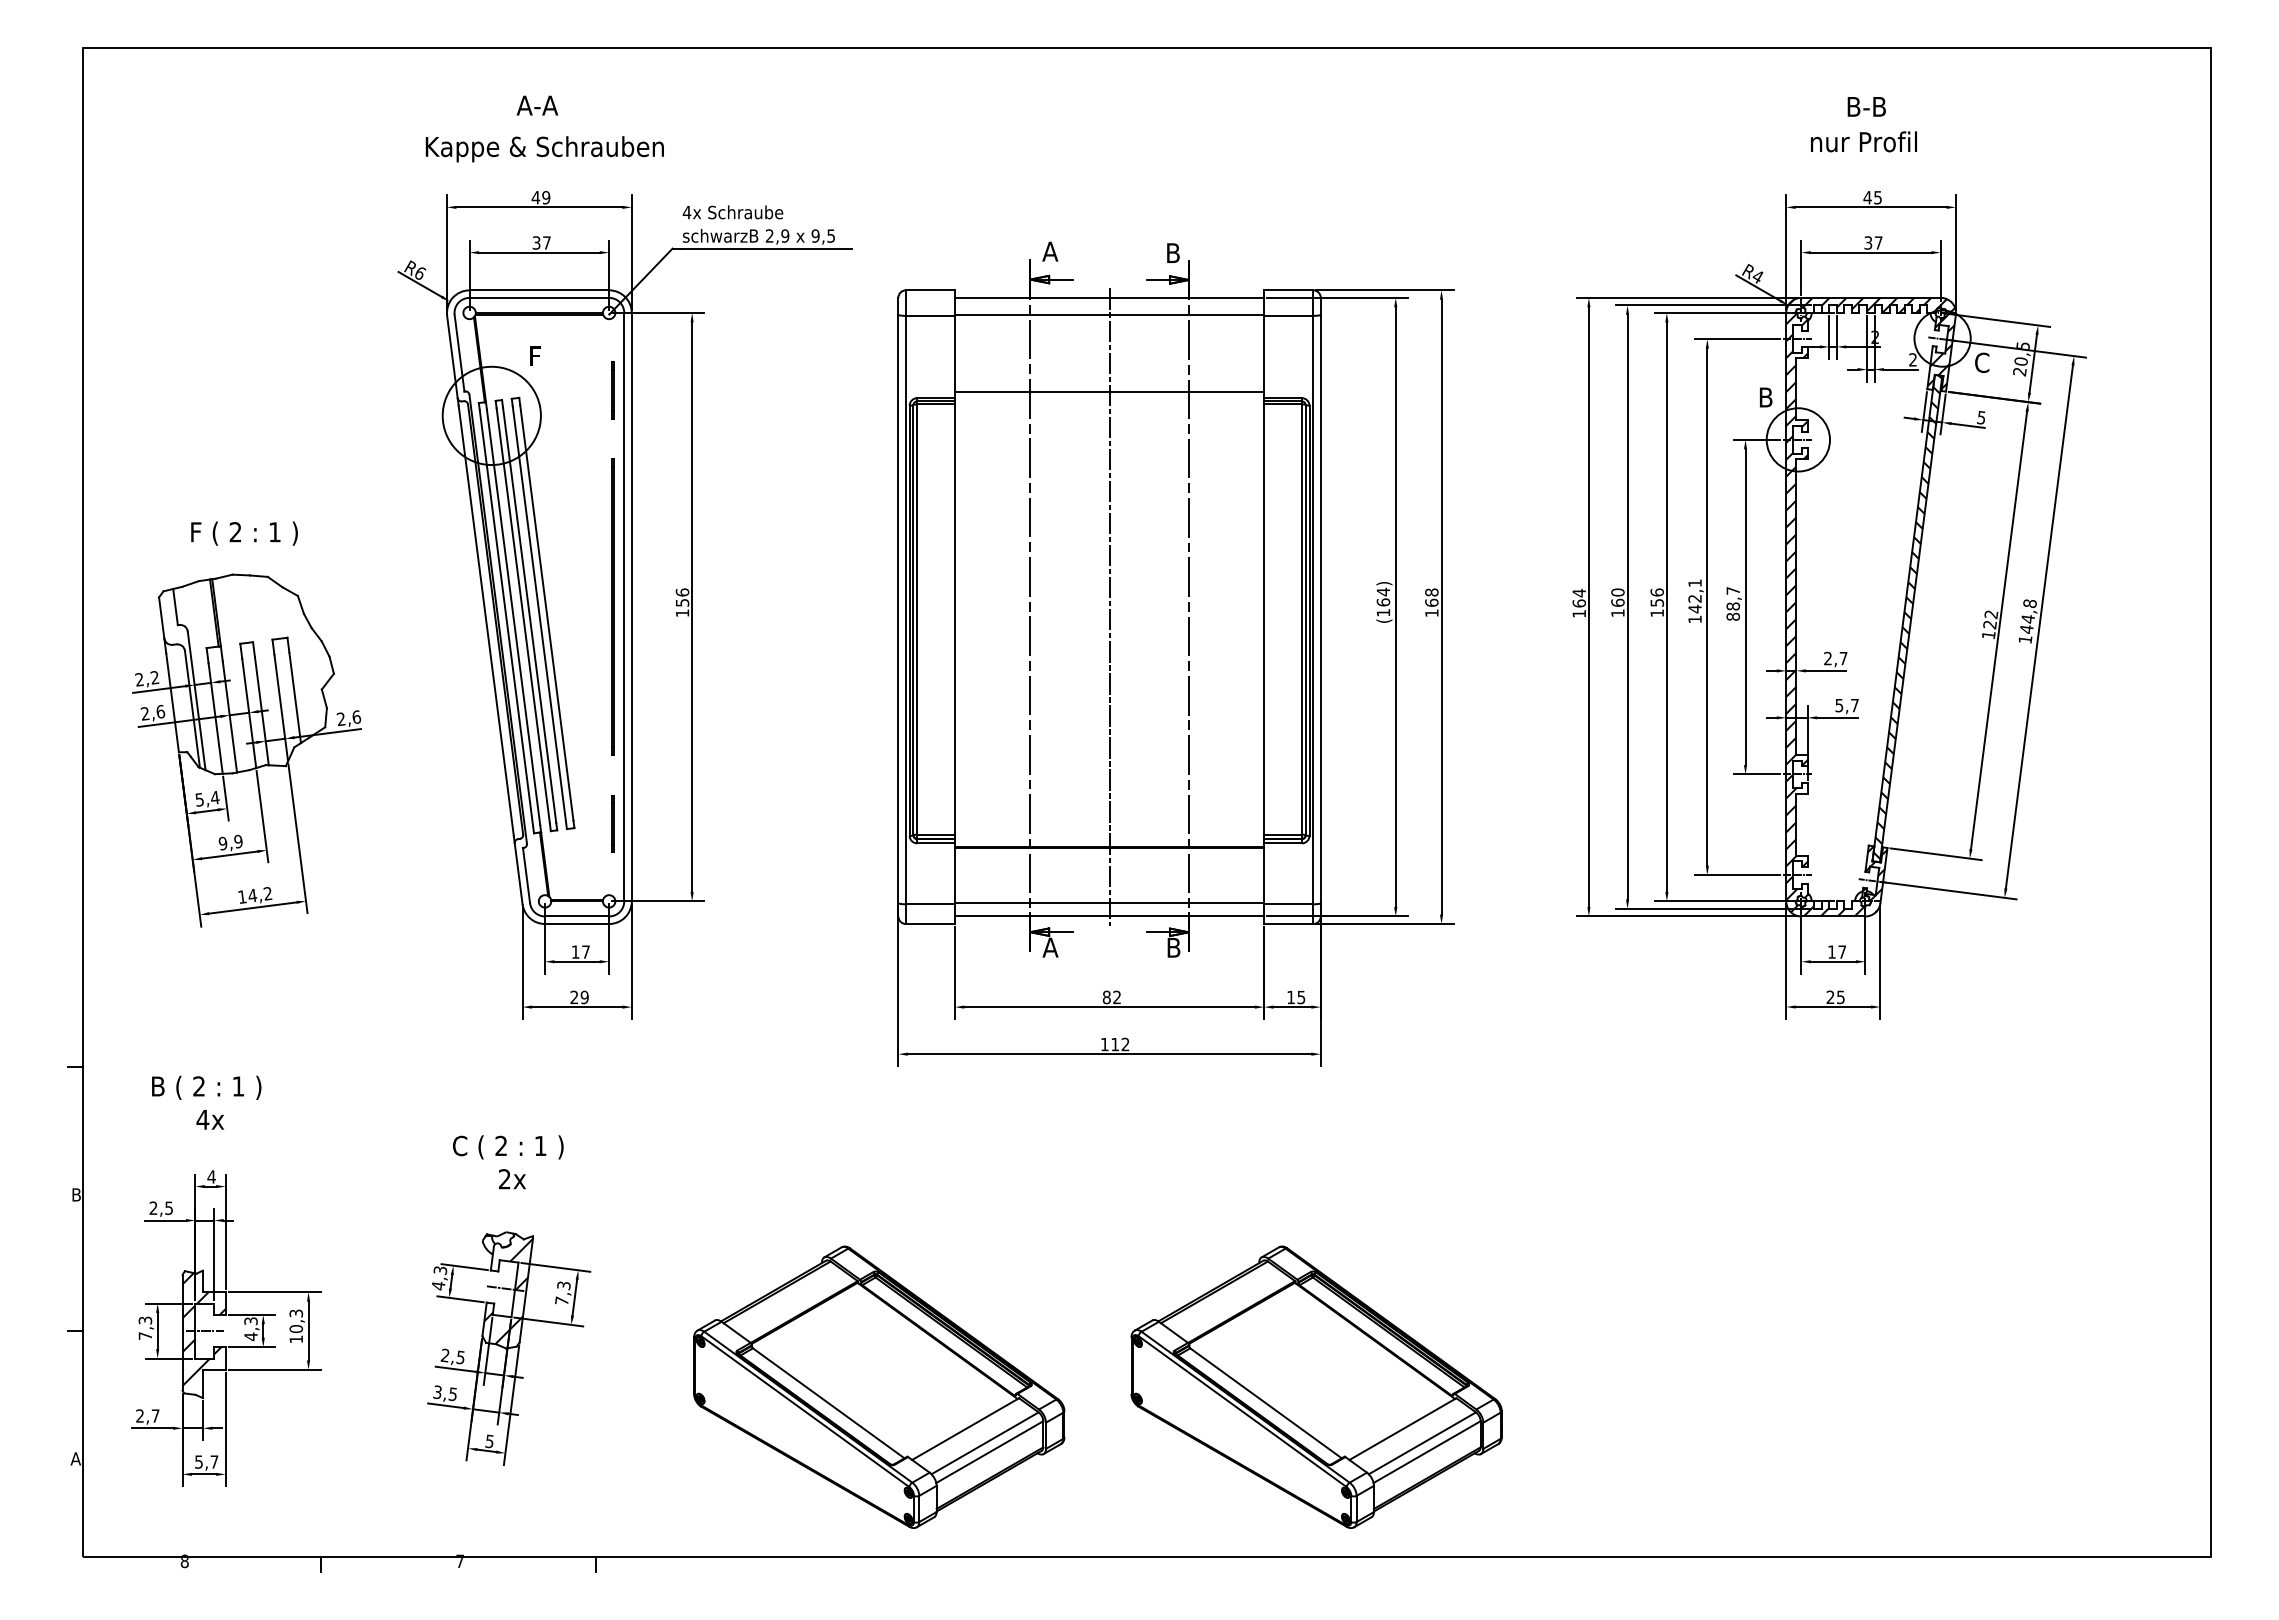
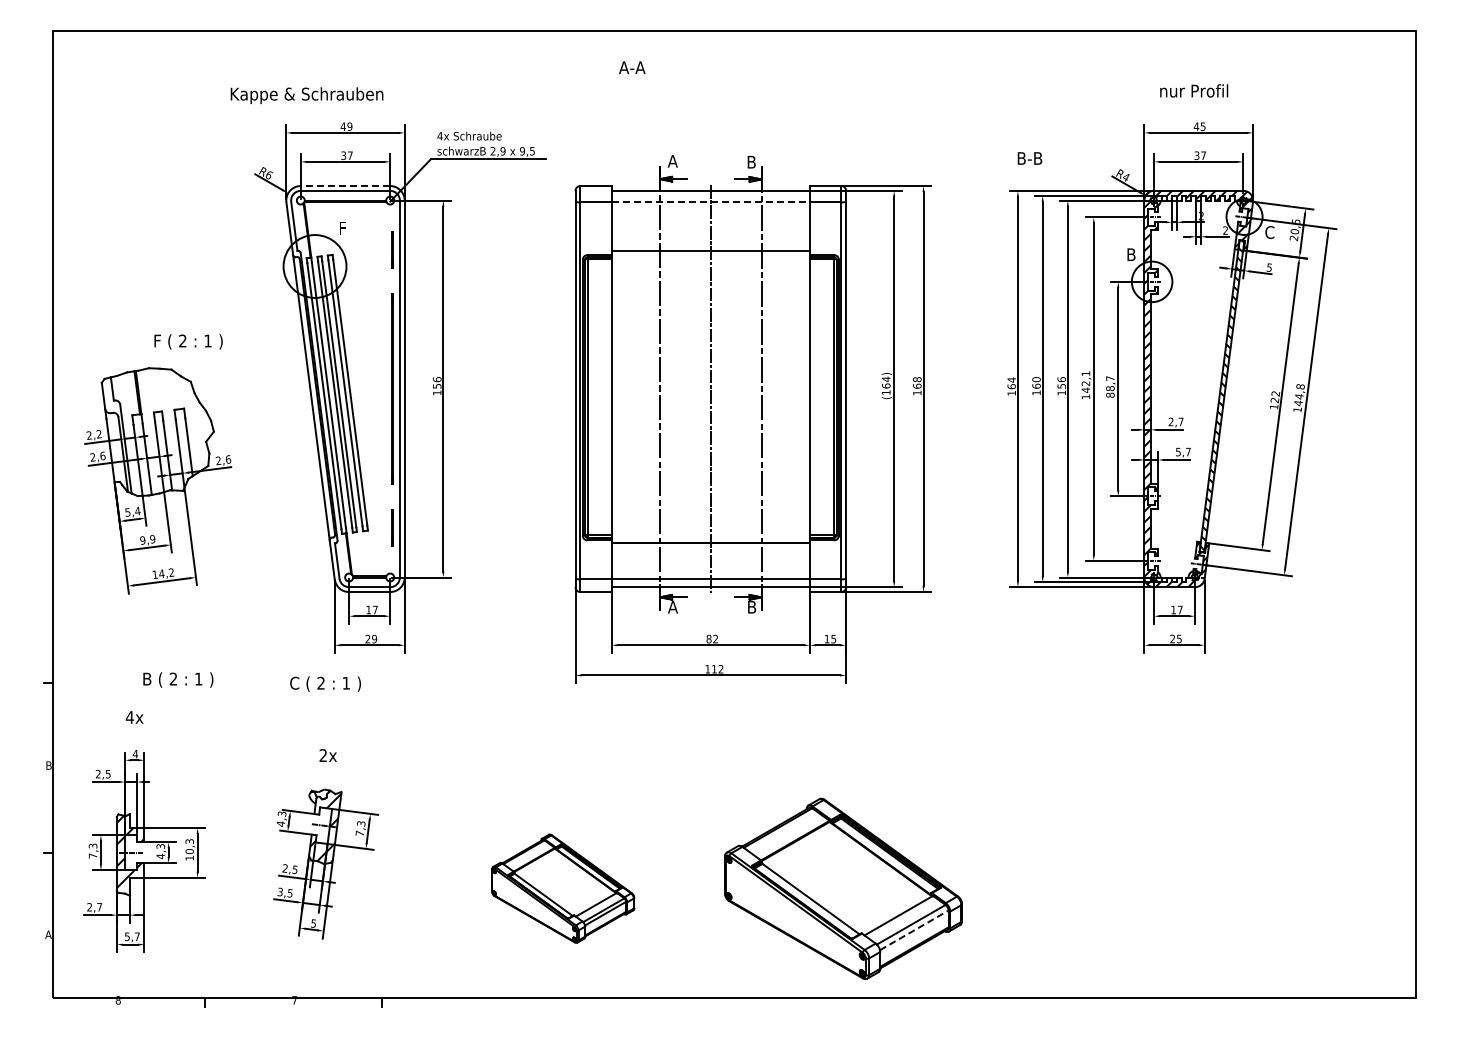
text: (537, 105) -> (632, 67), moved
text: (1866, 106) -> (1029, 158), moved
text: (544, 149) -> (306, 95), moved
line: (539, 291) -> (345, 186), solid -> dashed
line: (1110, 314) -> (711, 201), solid -> dashed
text: (244, 532) -> (188, 341), moved
text: (206, 1087) -> (178, 679), moved
text: (508, 1146) -> (325, 683), moved
part: (878, 1386) -> (562, 888), size x0.6
line: (1427, 1452) -> (914, 930), solid -> dashed

